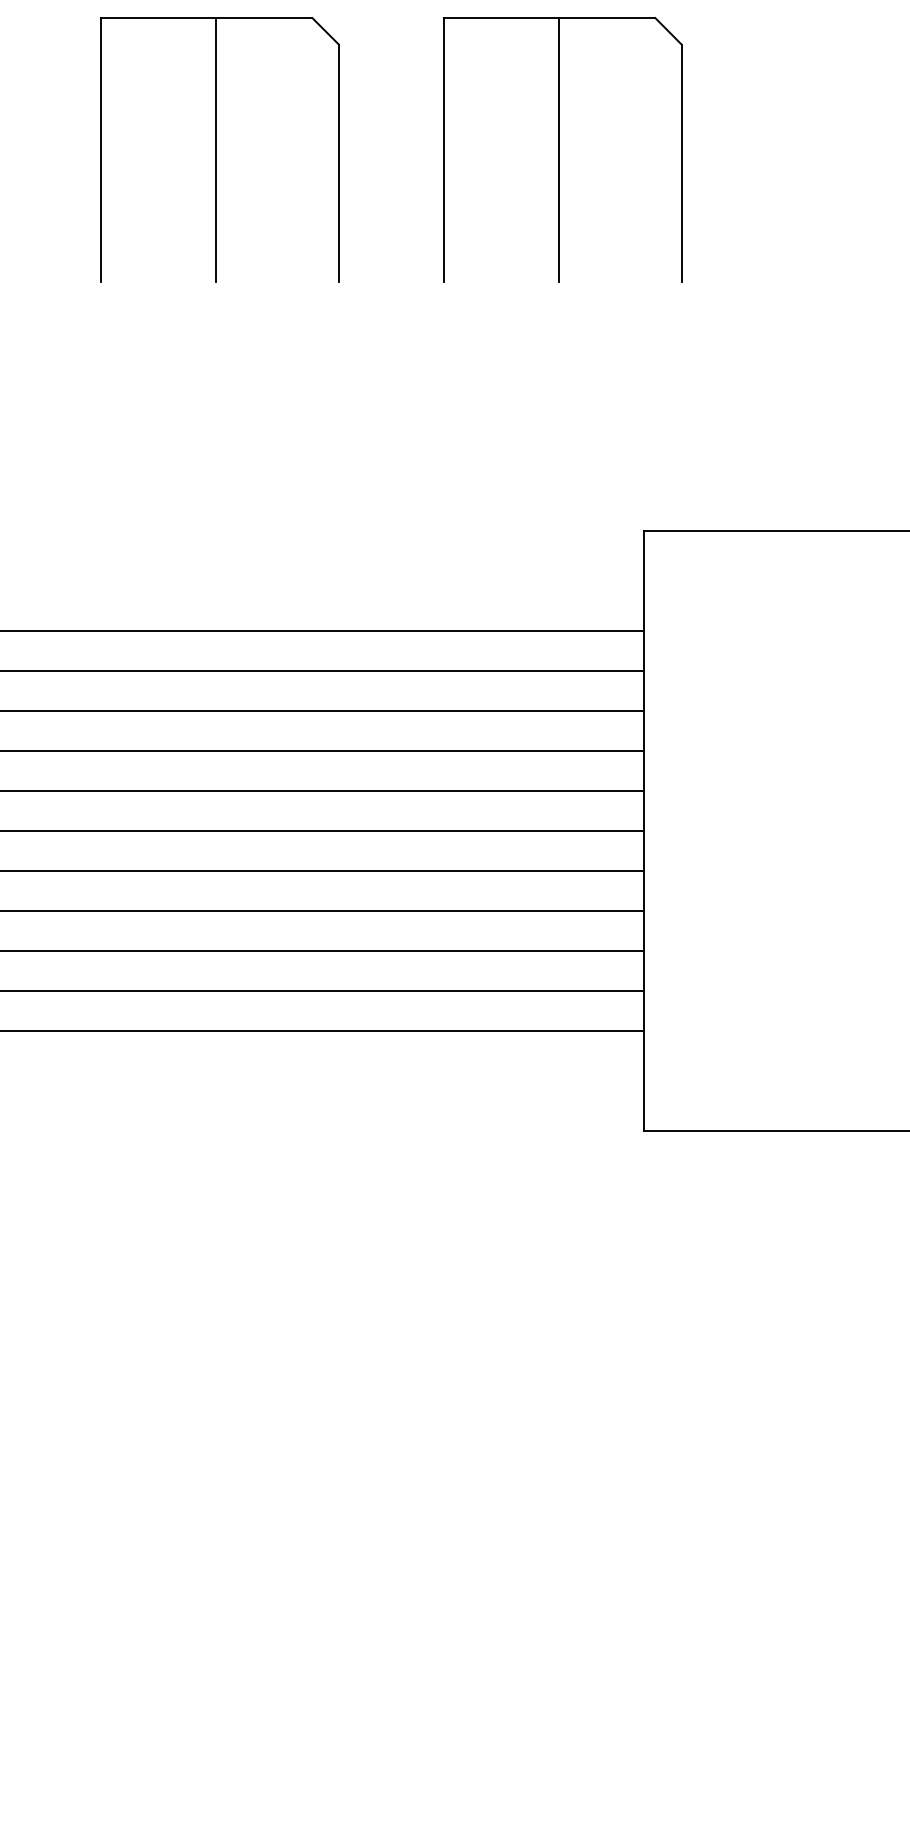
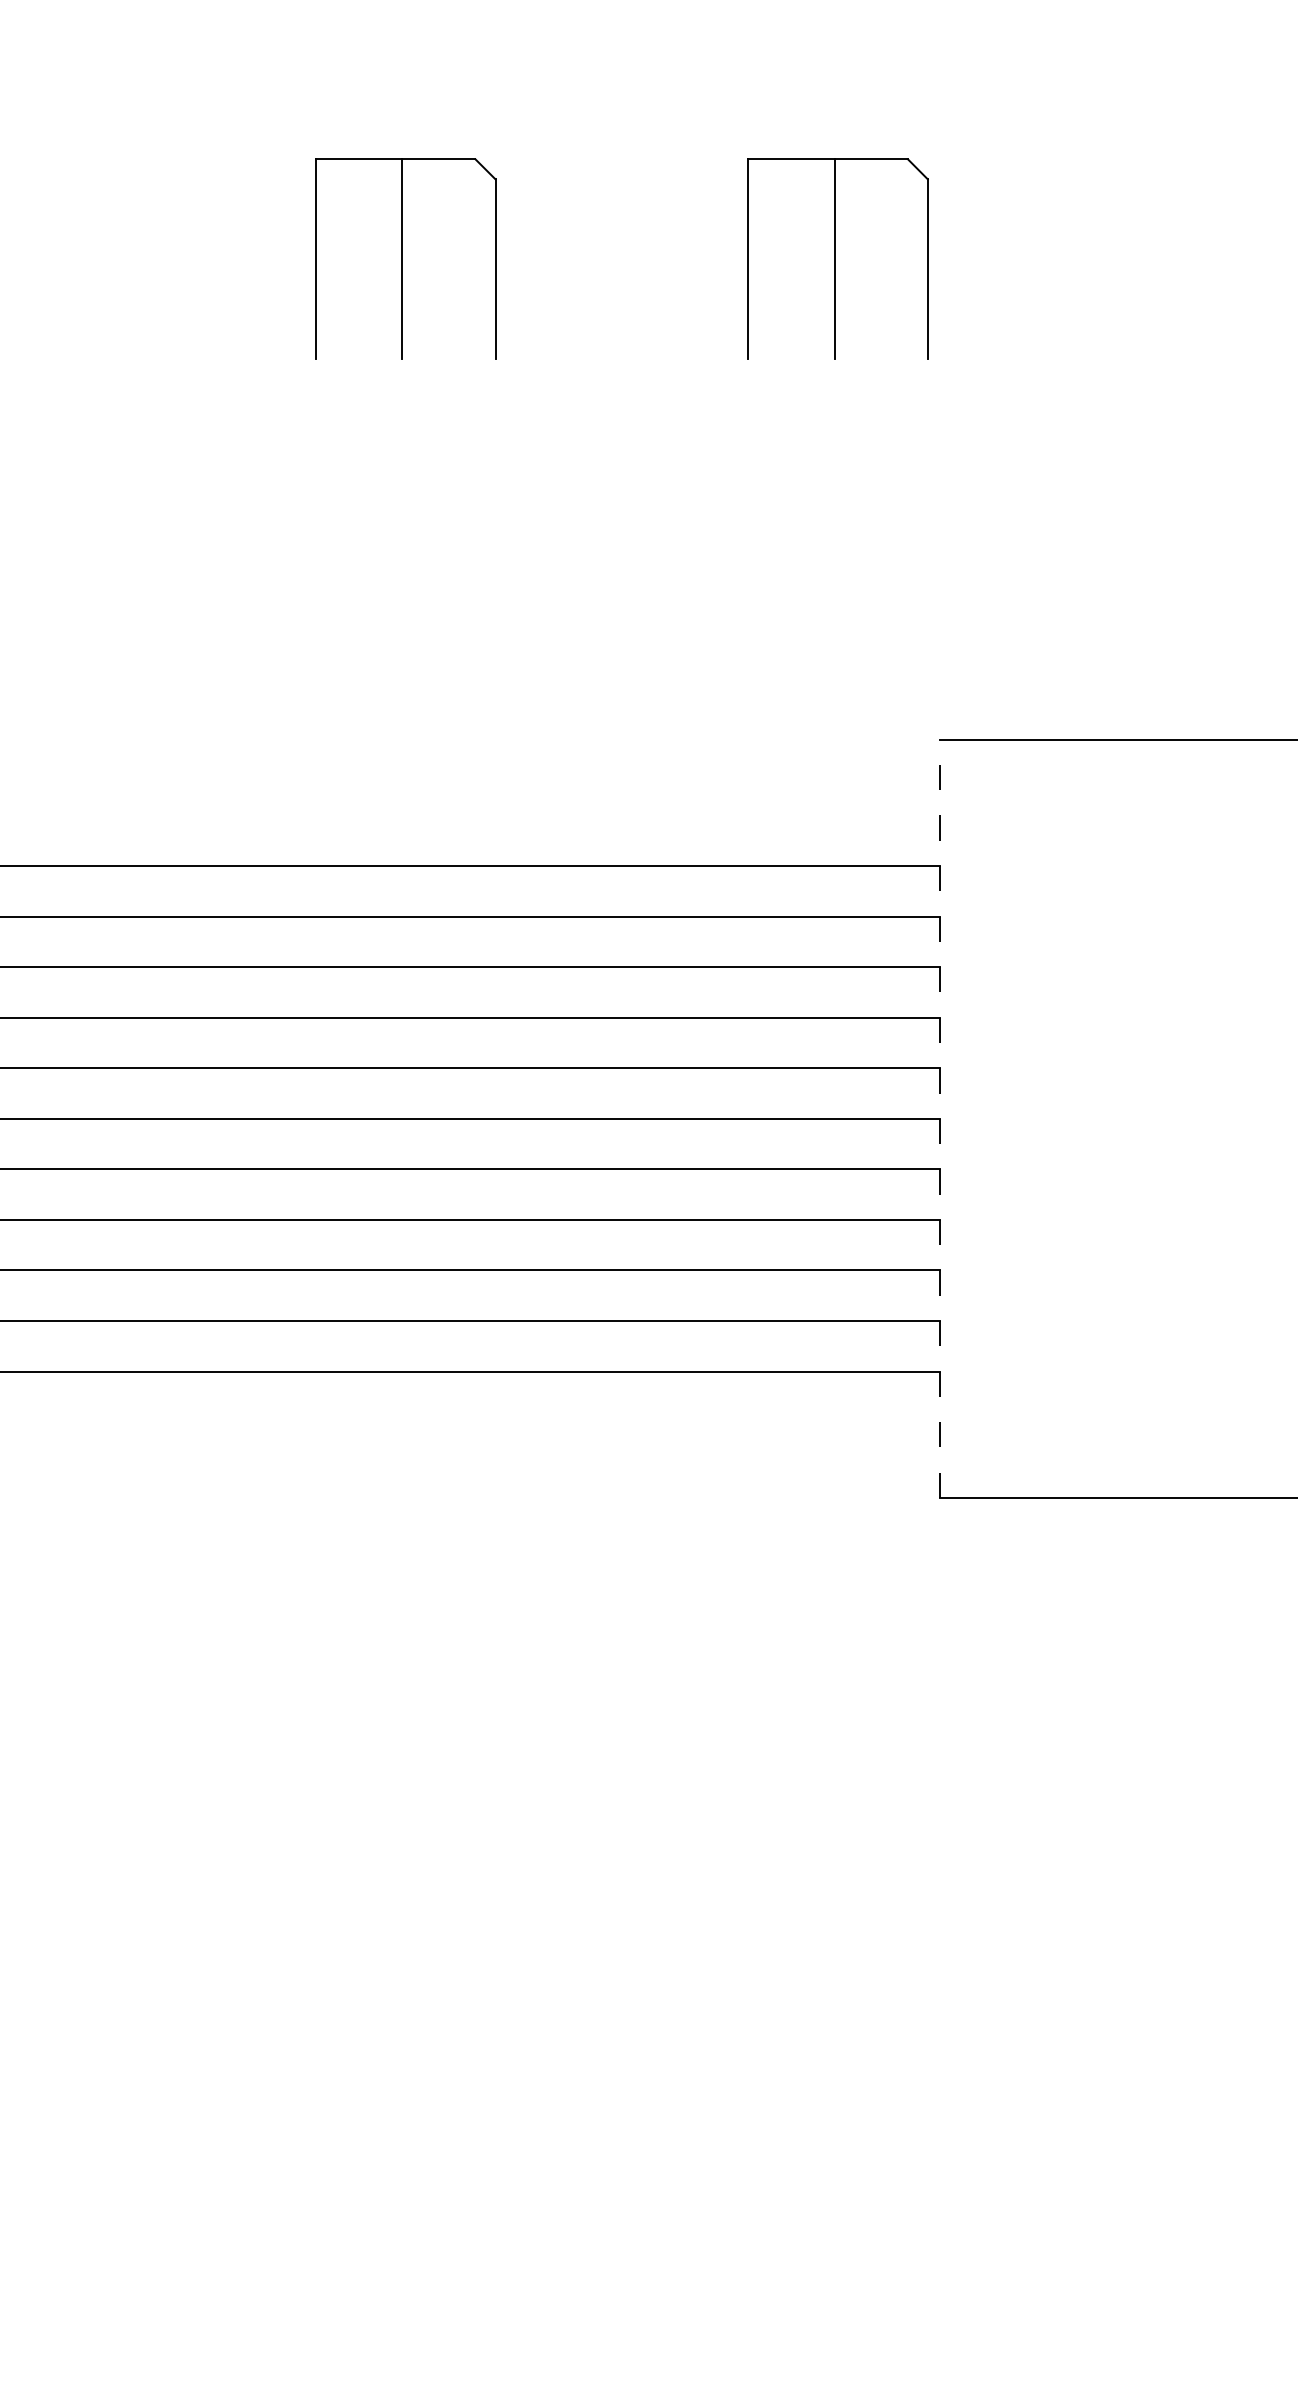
part: (220, 149) -> (405, 258), size x0.6
part: (562, 149) -> (837, 258), size x0.6
line: (644, 830) -> (940, 1118), solid -> dashed

